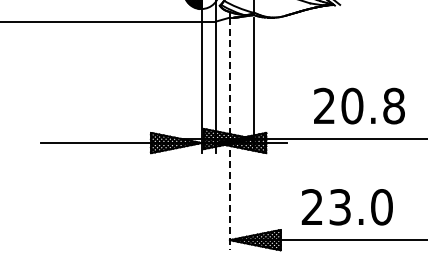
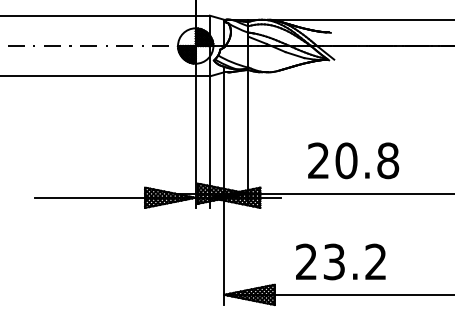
line: (230, 134) -> (224, 189), dashed -> solid
text: (382, 206) -> (376, 261), 23.0 -> 23.2

